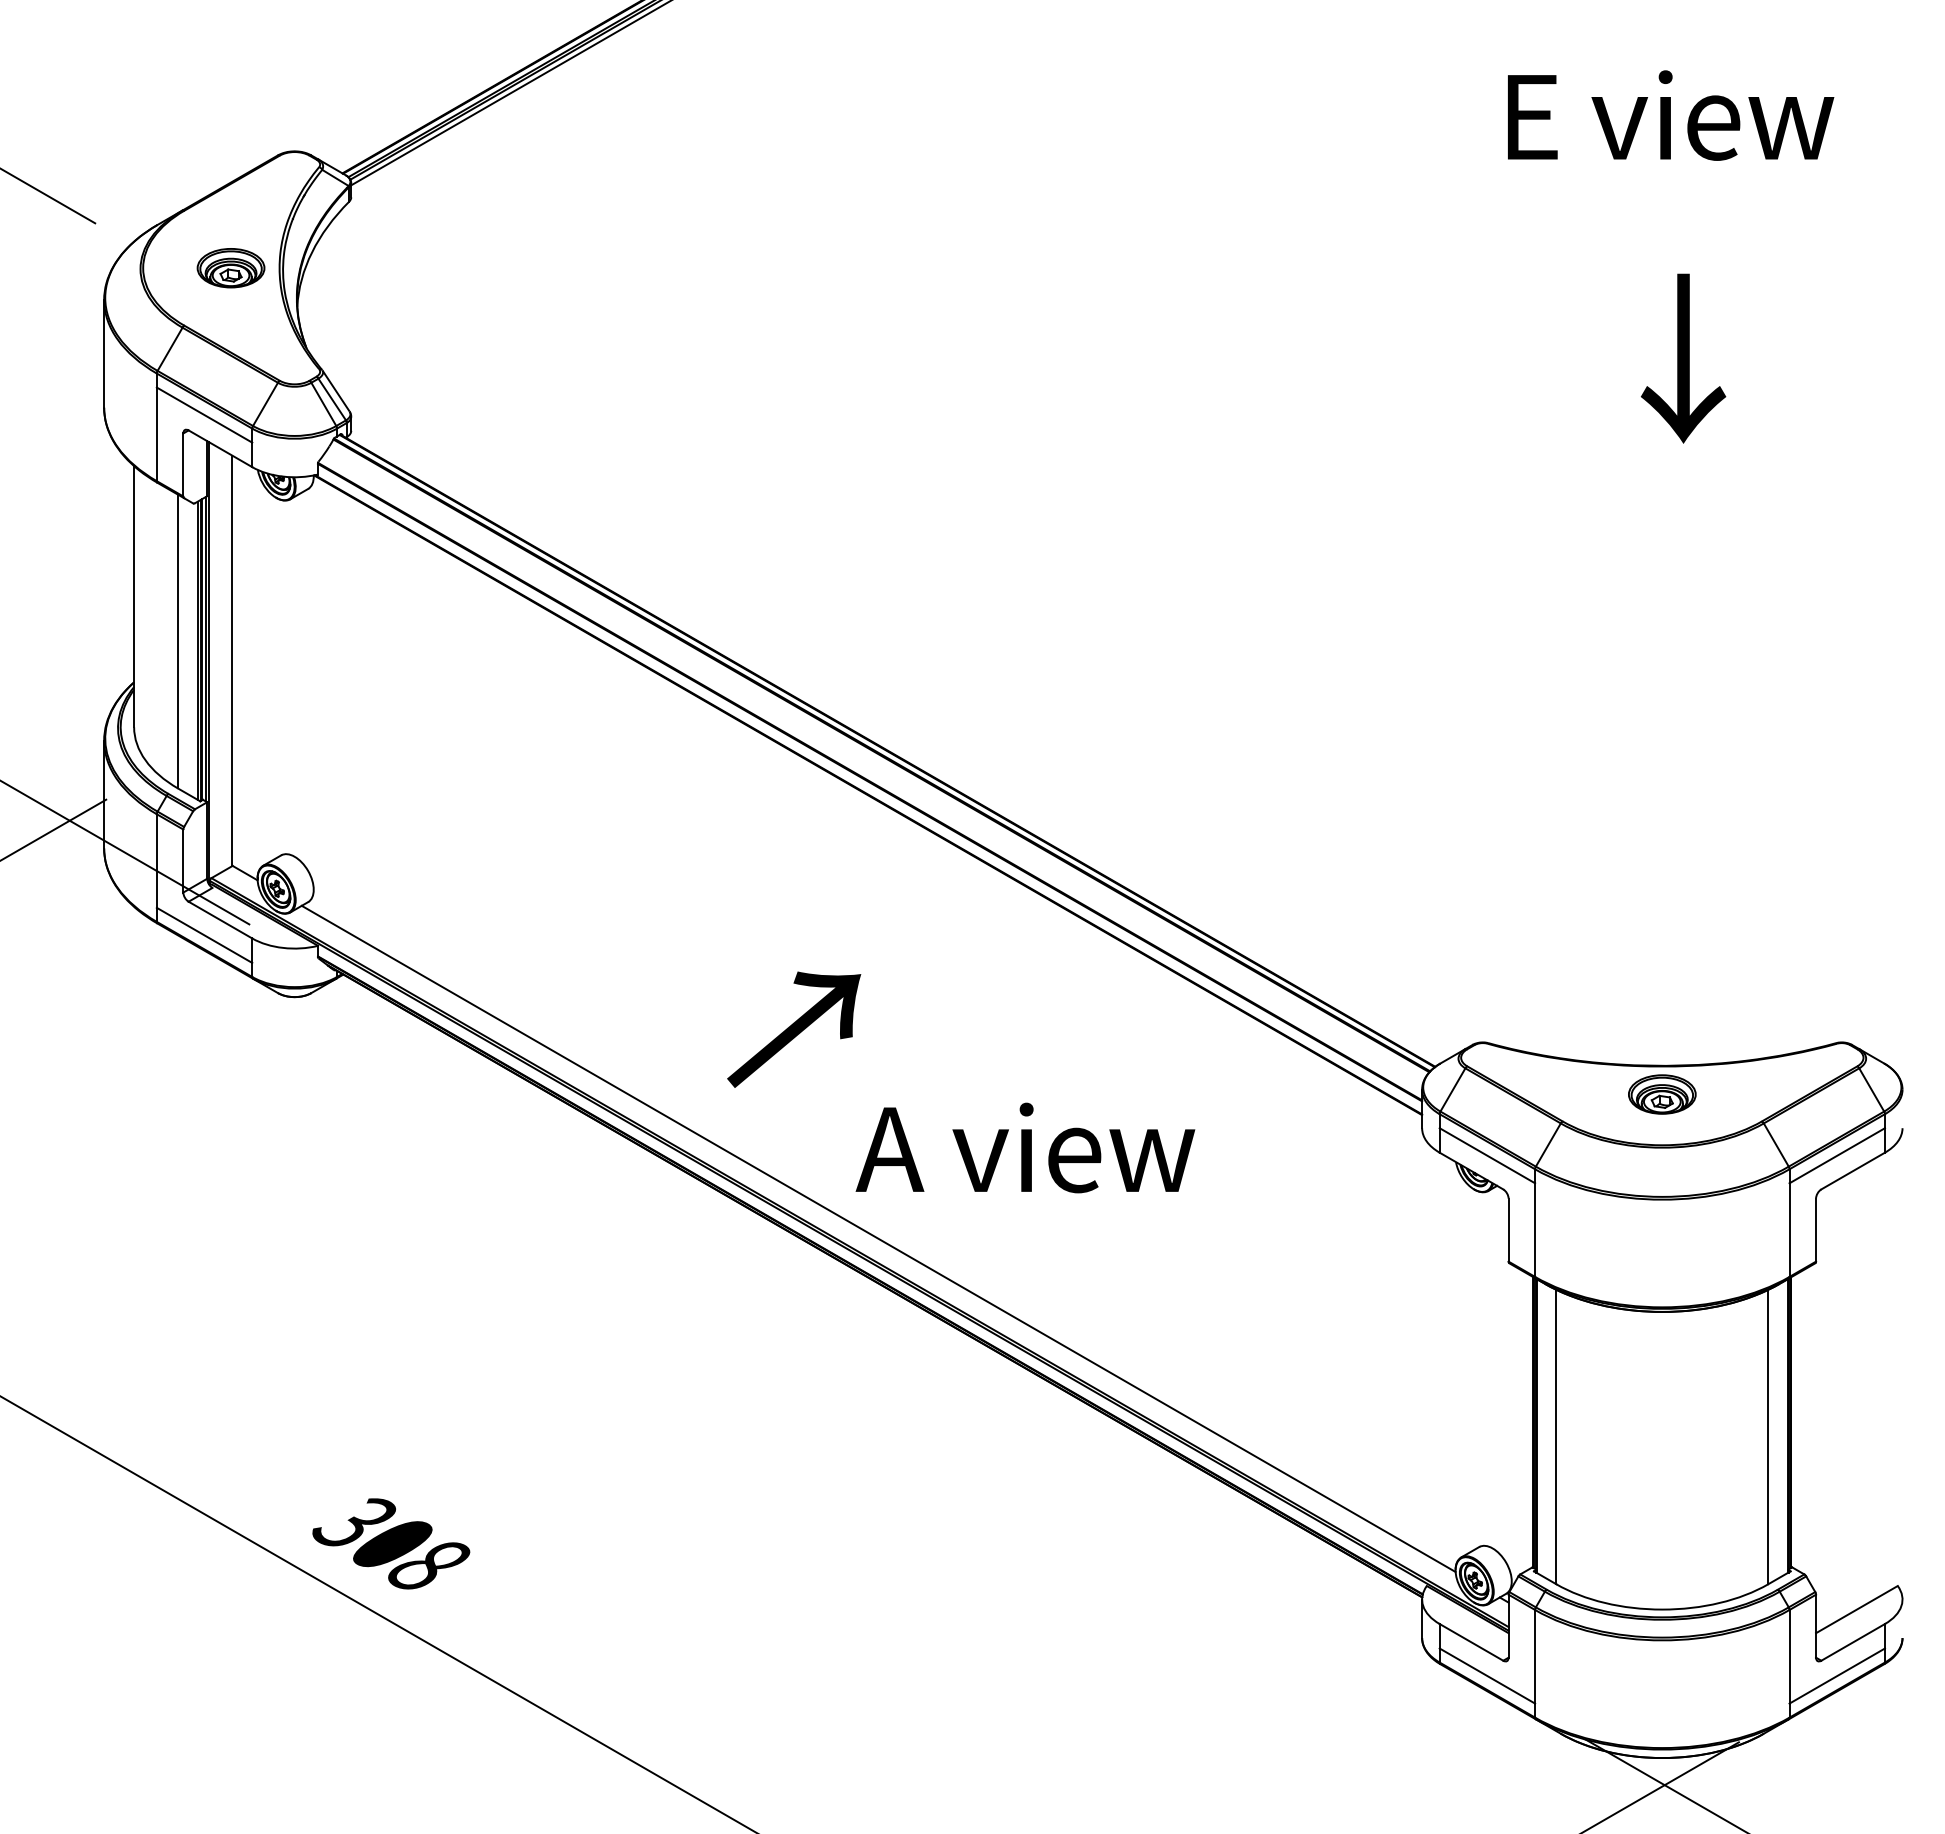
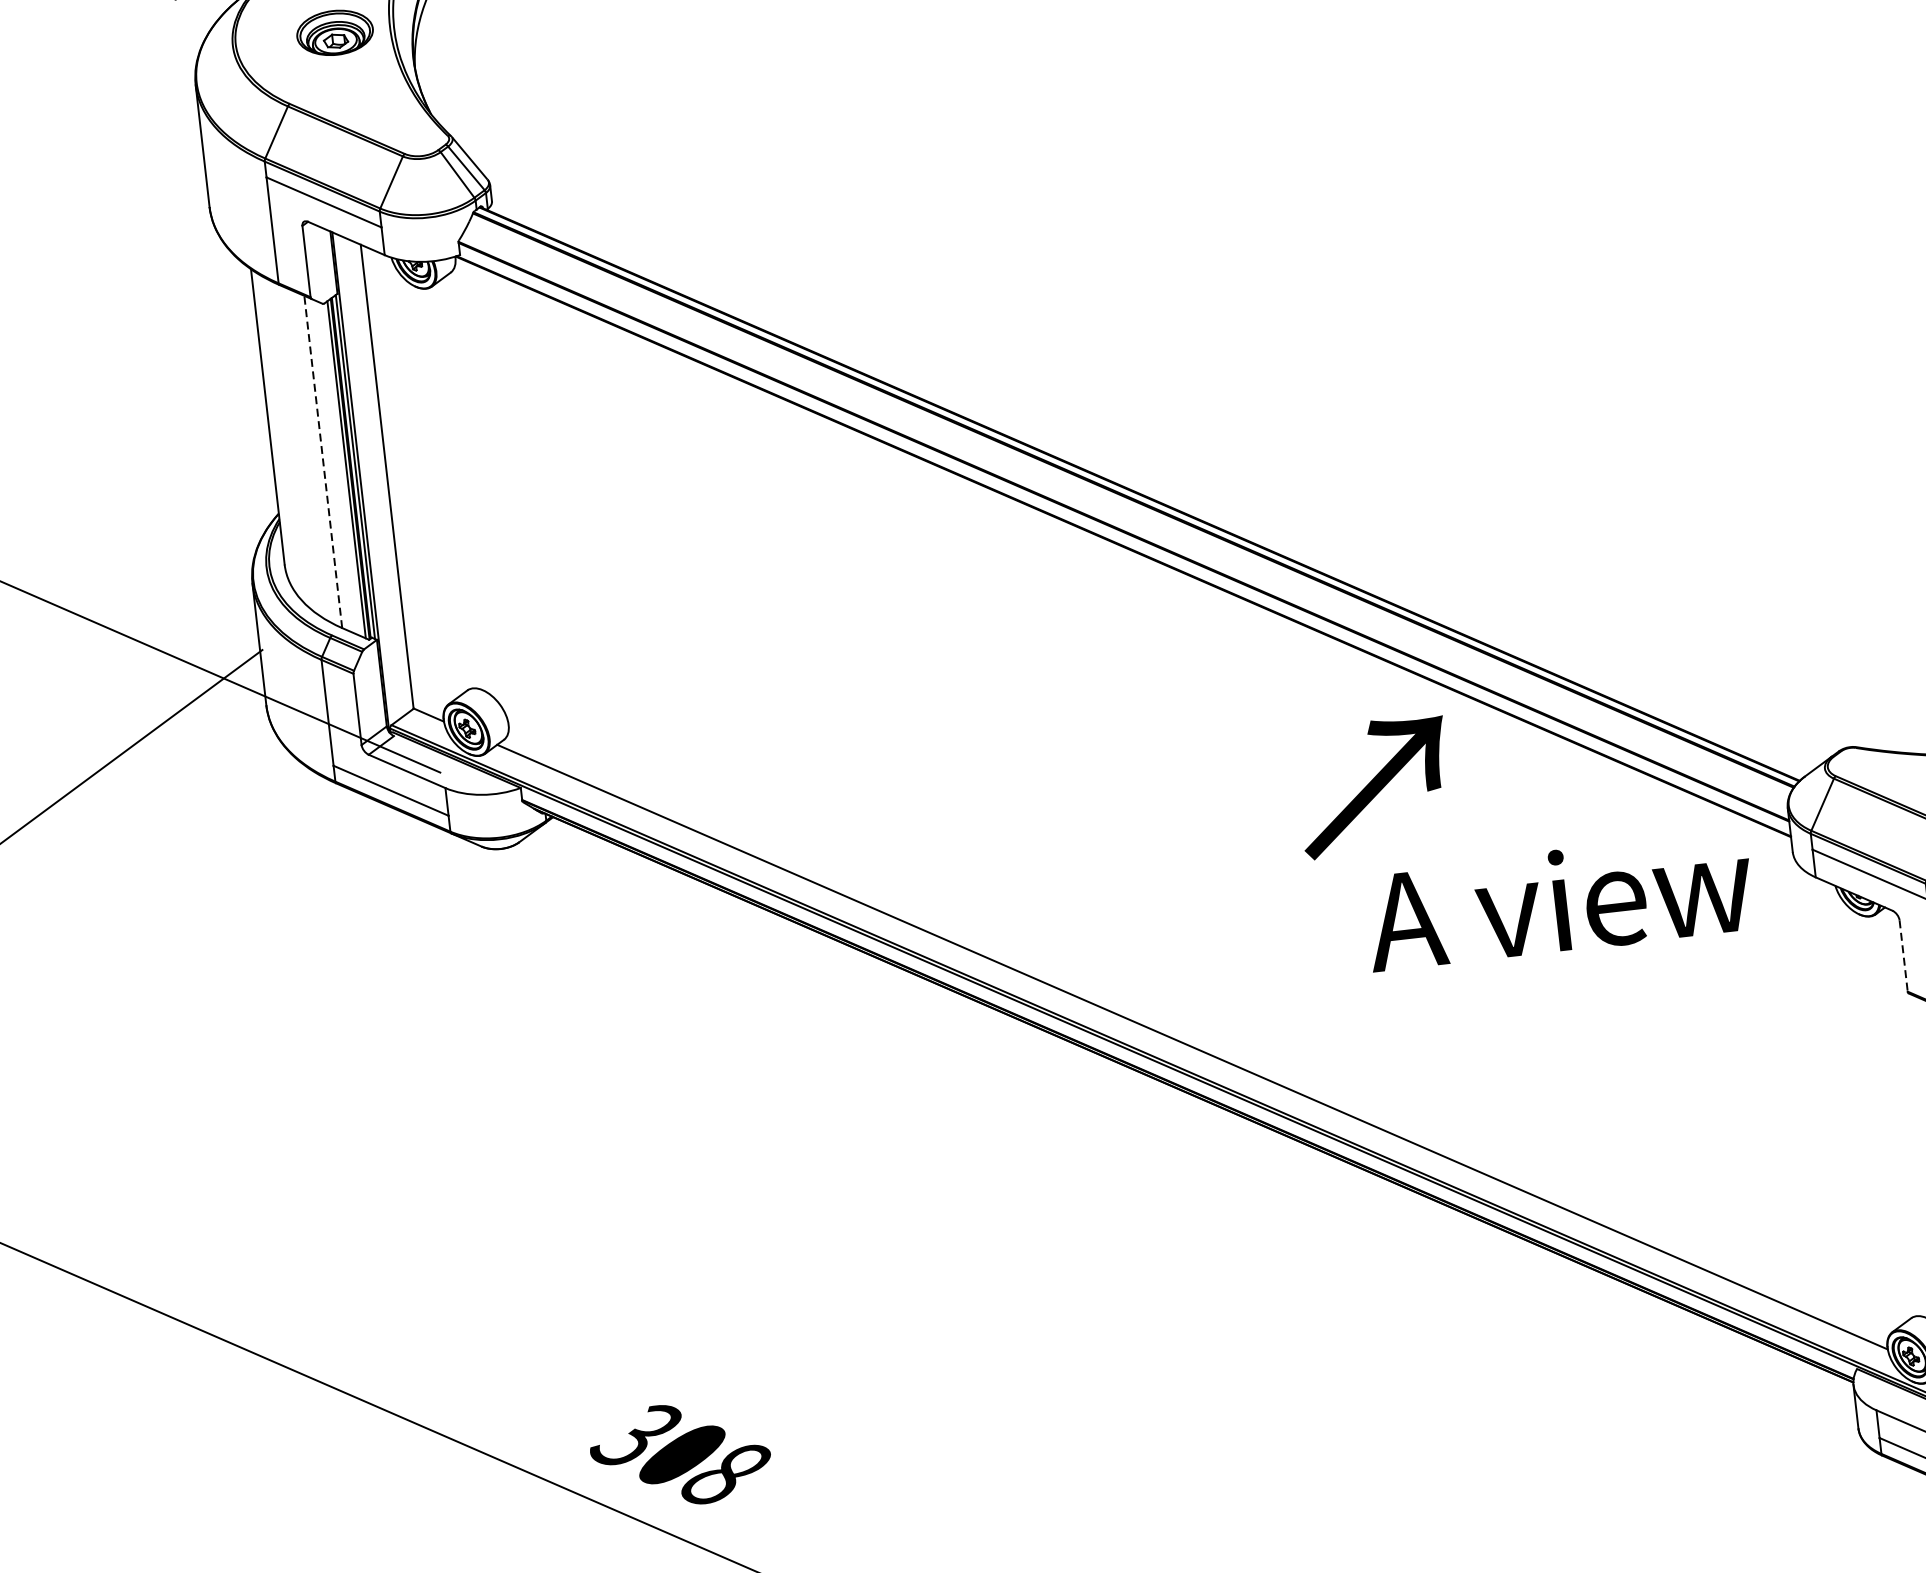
line: (178, 641) -> (323, 461), solid -> dashed
text: (794, 1029) -> (1374, 786), moved
text: (1025, 1147) -> (1559, 900), moved
line: (1508, 1230) -> (1903, 956), solid -> dashed

